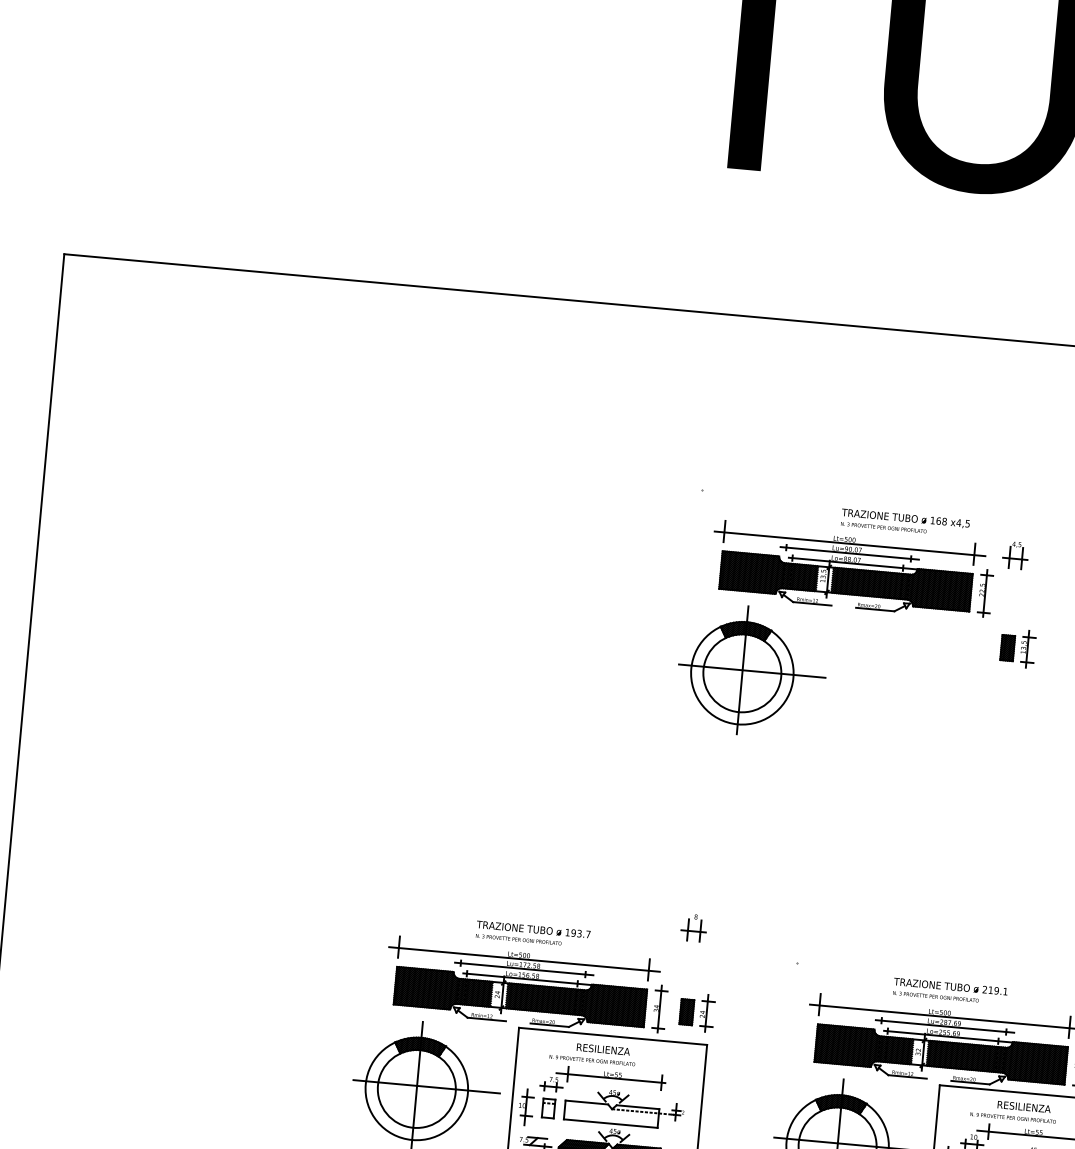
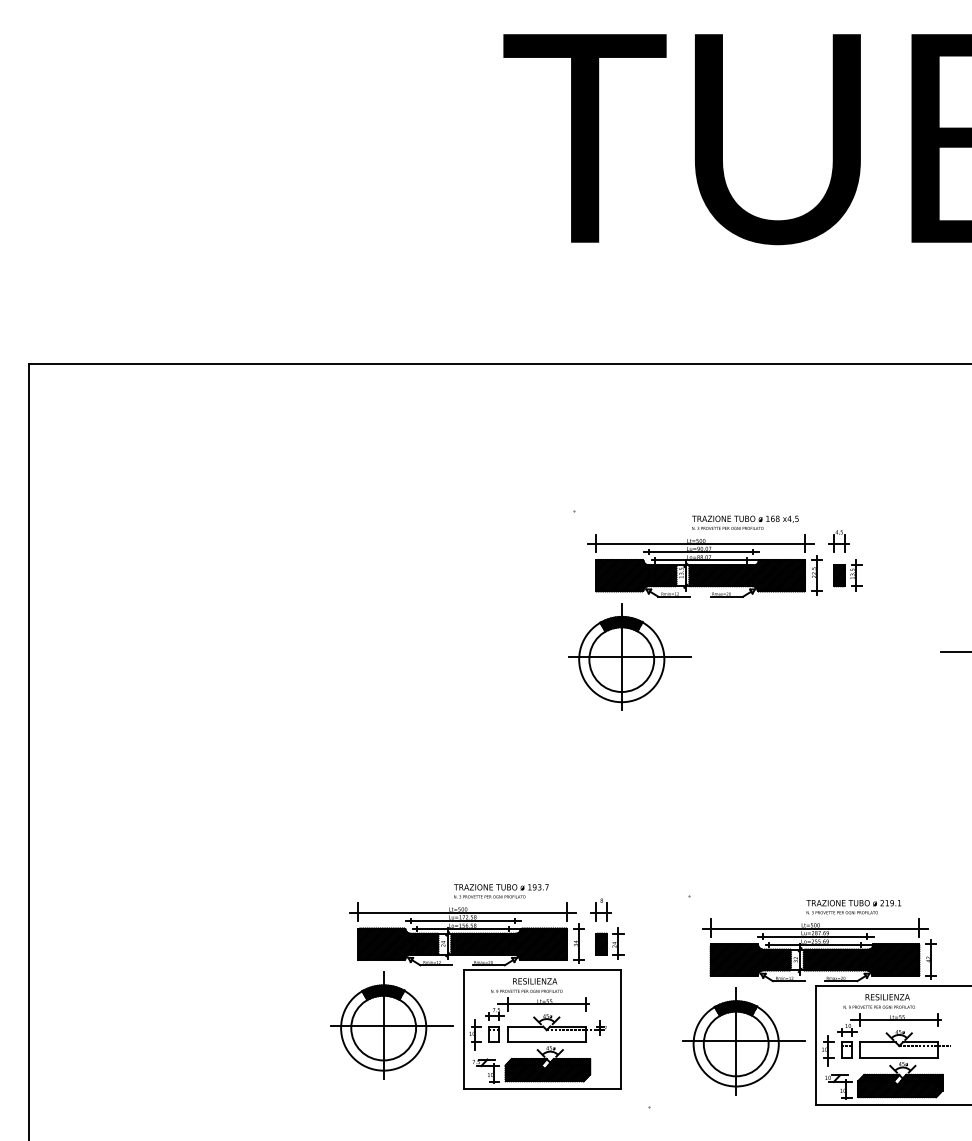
part: (1017, 648) -> (847, 575), moved
part: (693, 927) -> (600, 909), moved
text: (533, 934) -> (501, 891), moved
text: (949, 991) -> (853, 907), moved

